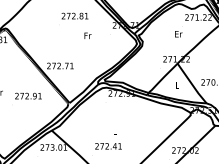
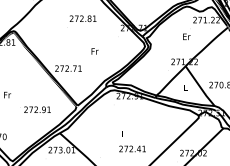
text: (87, 35) -> (94, 51), moved
text: (28, 95) -> (37, 109), moved
text: (108, 145) -> (132, 148), moved

